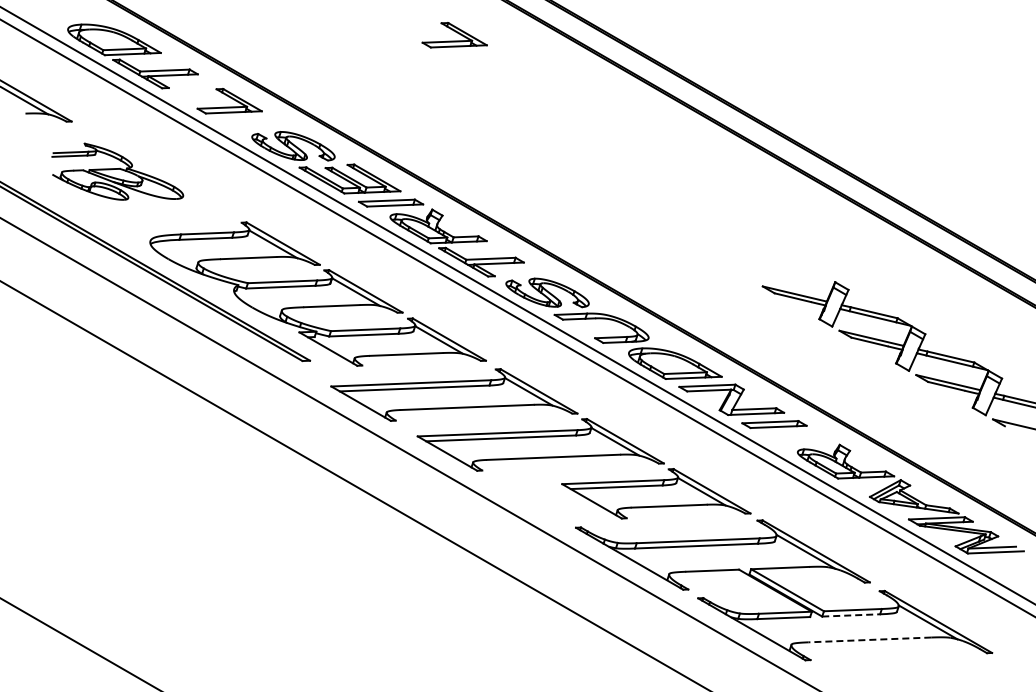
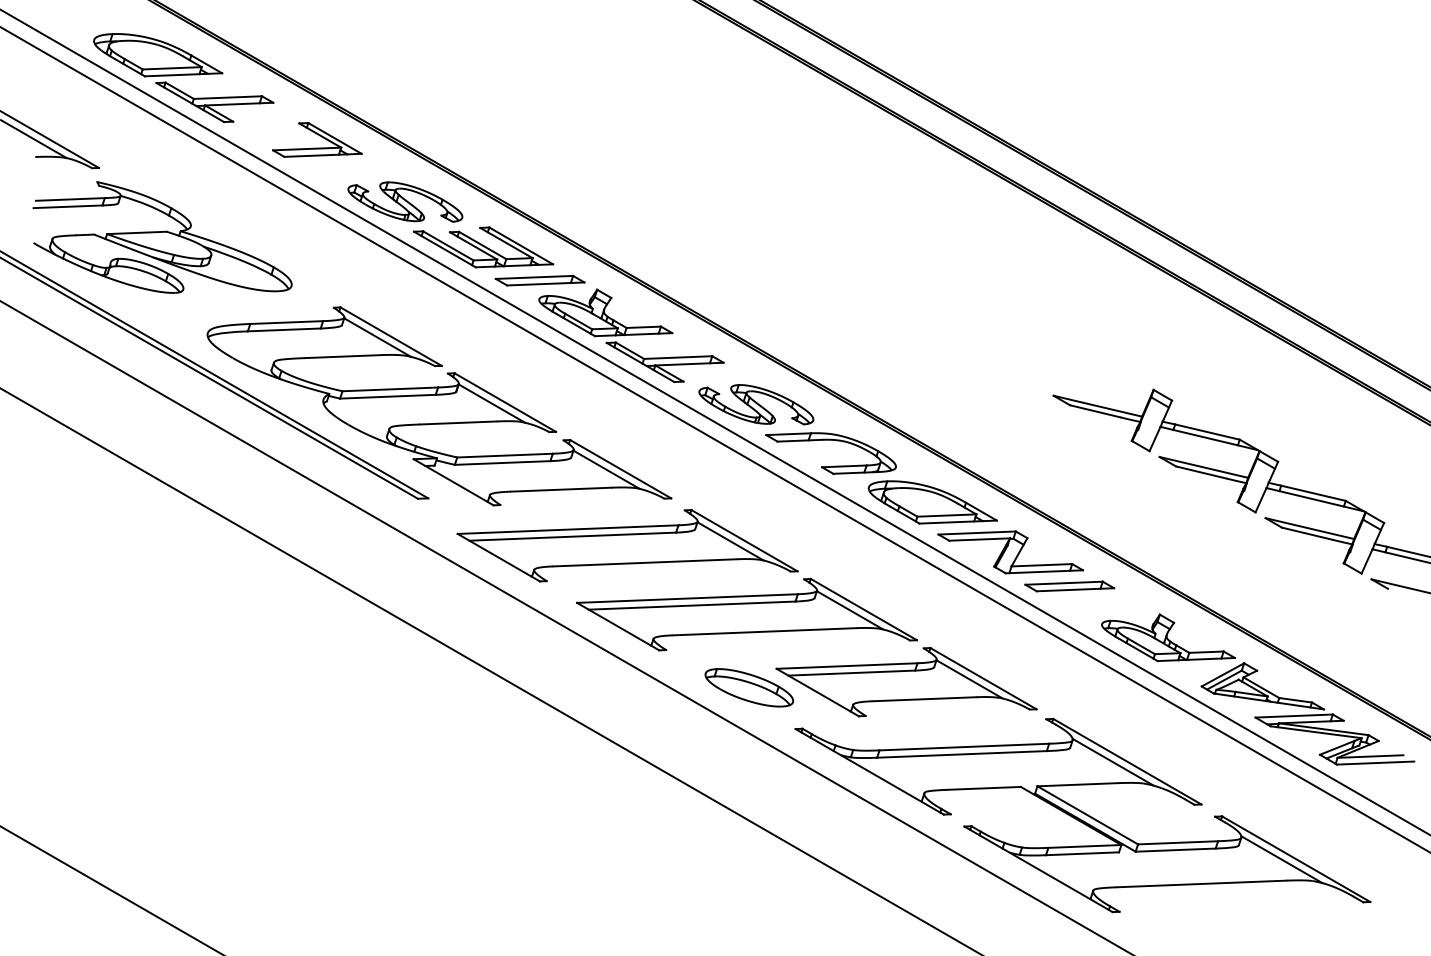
part: (454, 35) -> (627, 49), removed
part: (117, 171) -> (162, 236), size x1.43
part: (542, 497) -> (749, 687), added
line: (851, 615) -> (1176, 850), dashed -> solid
line: (869, 639) -> (1200, 883), dashed -> solid

